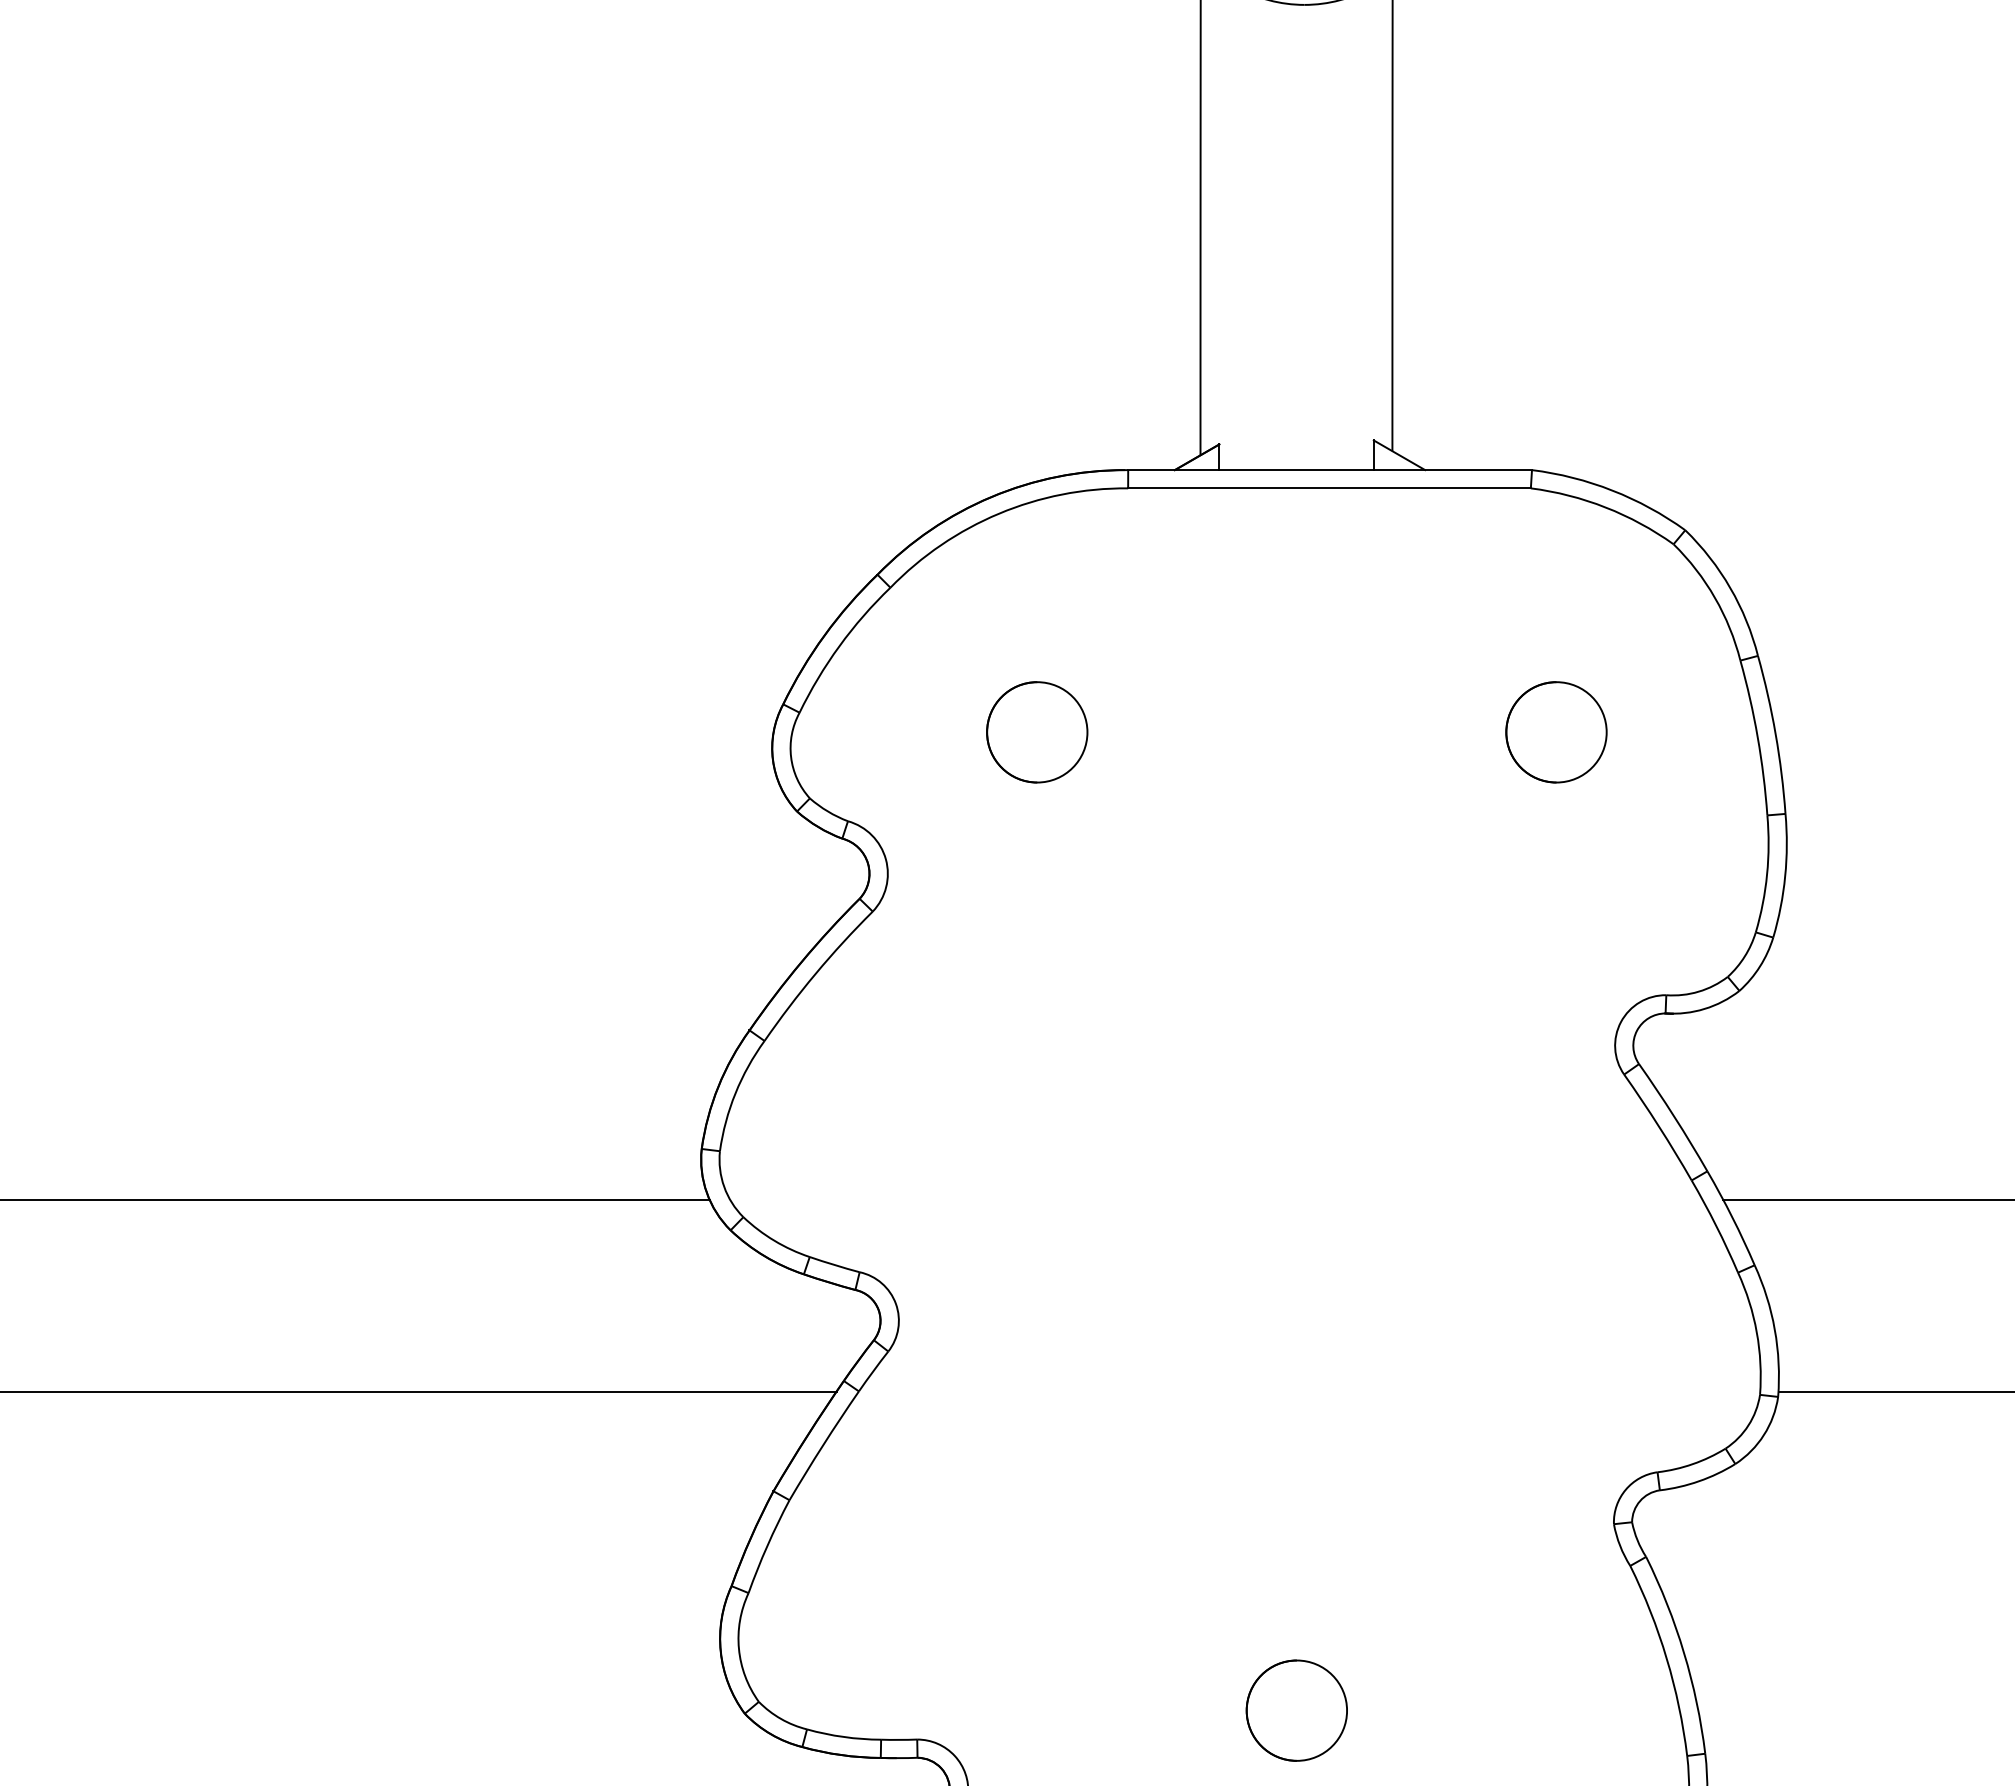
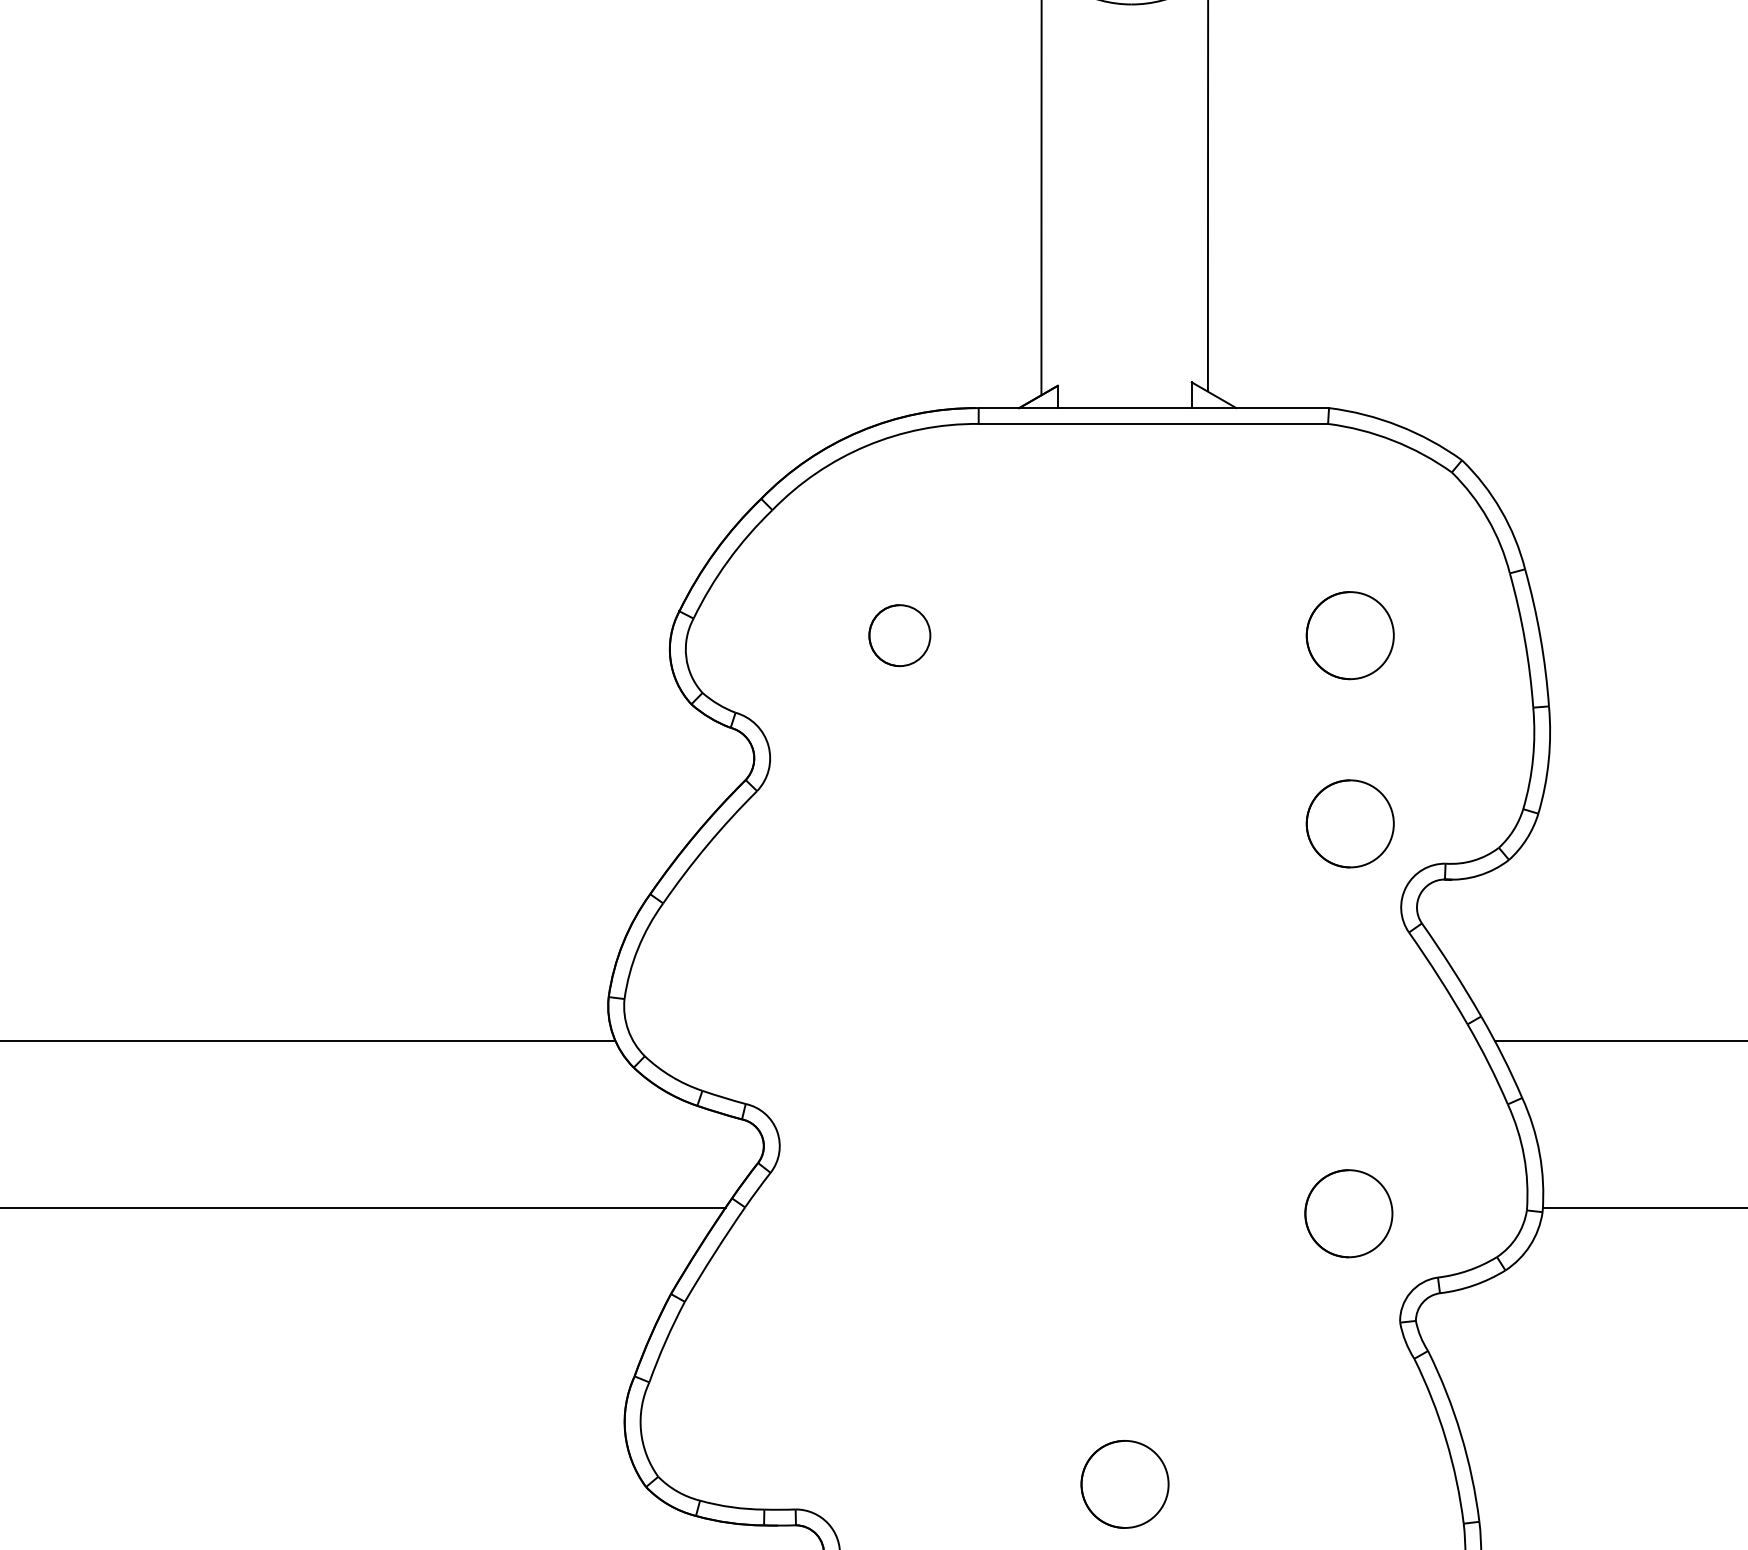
circle: (1037, 732) -> (900, 635), size x0.7
circle: (1556, 949) -> (1350, 824), added
circle: (1554, 1398) -> (1348, 1213), added

